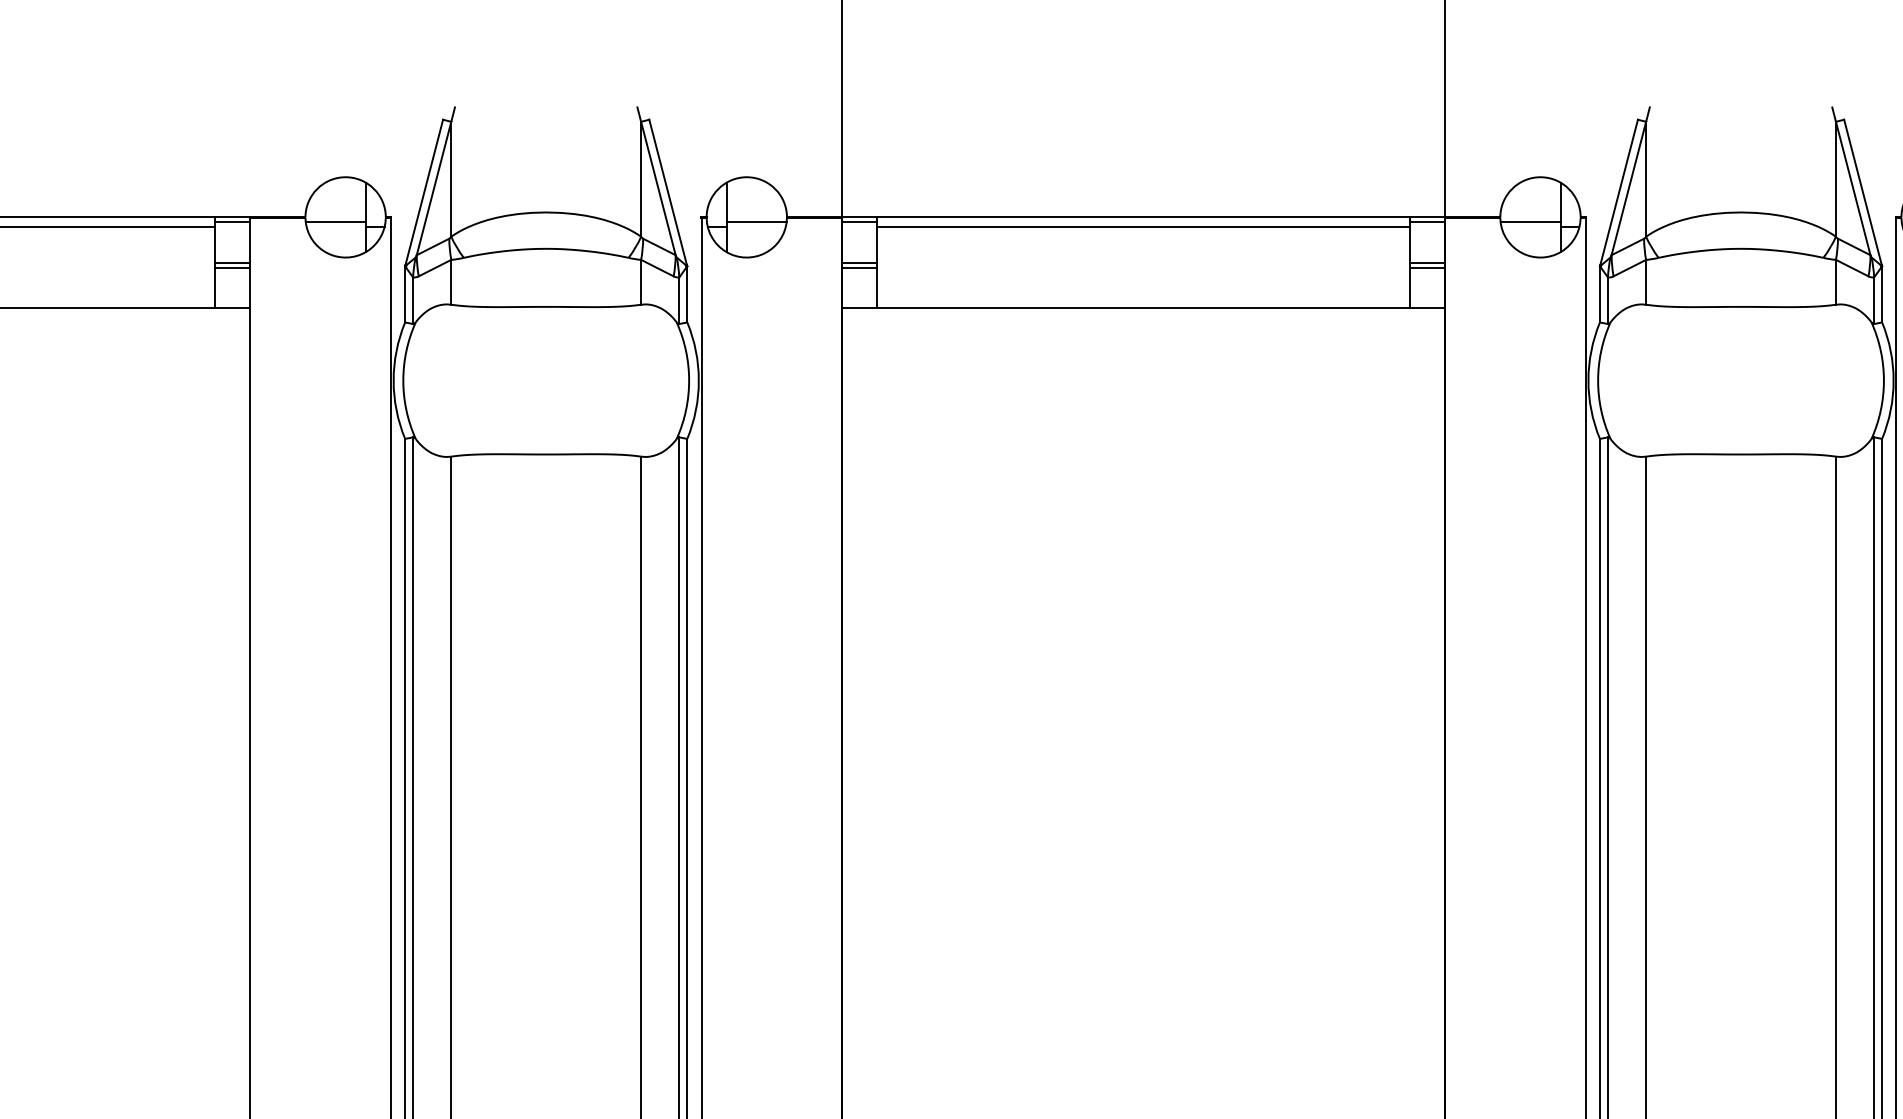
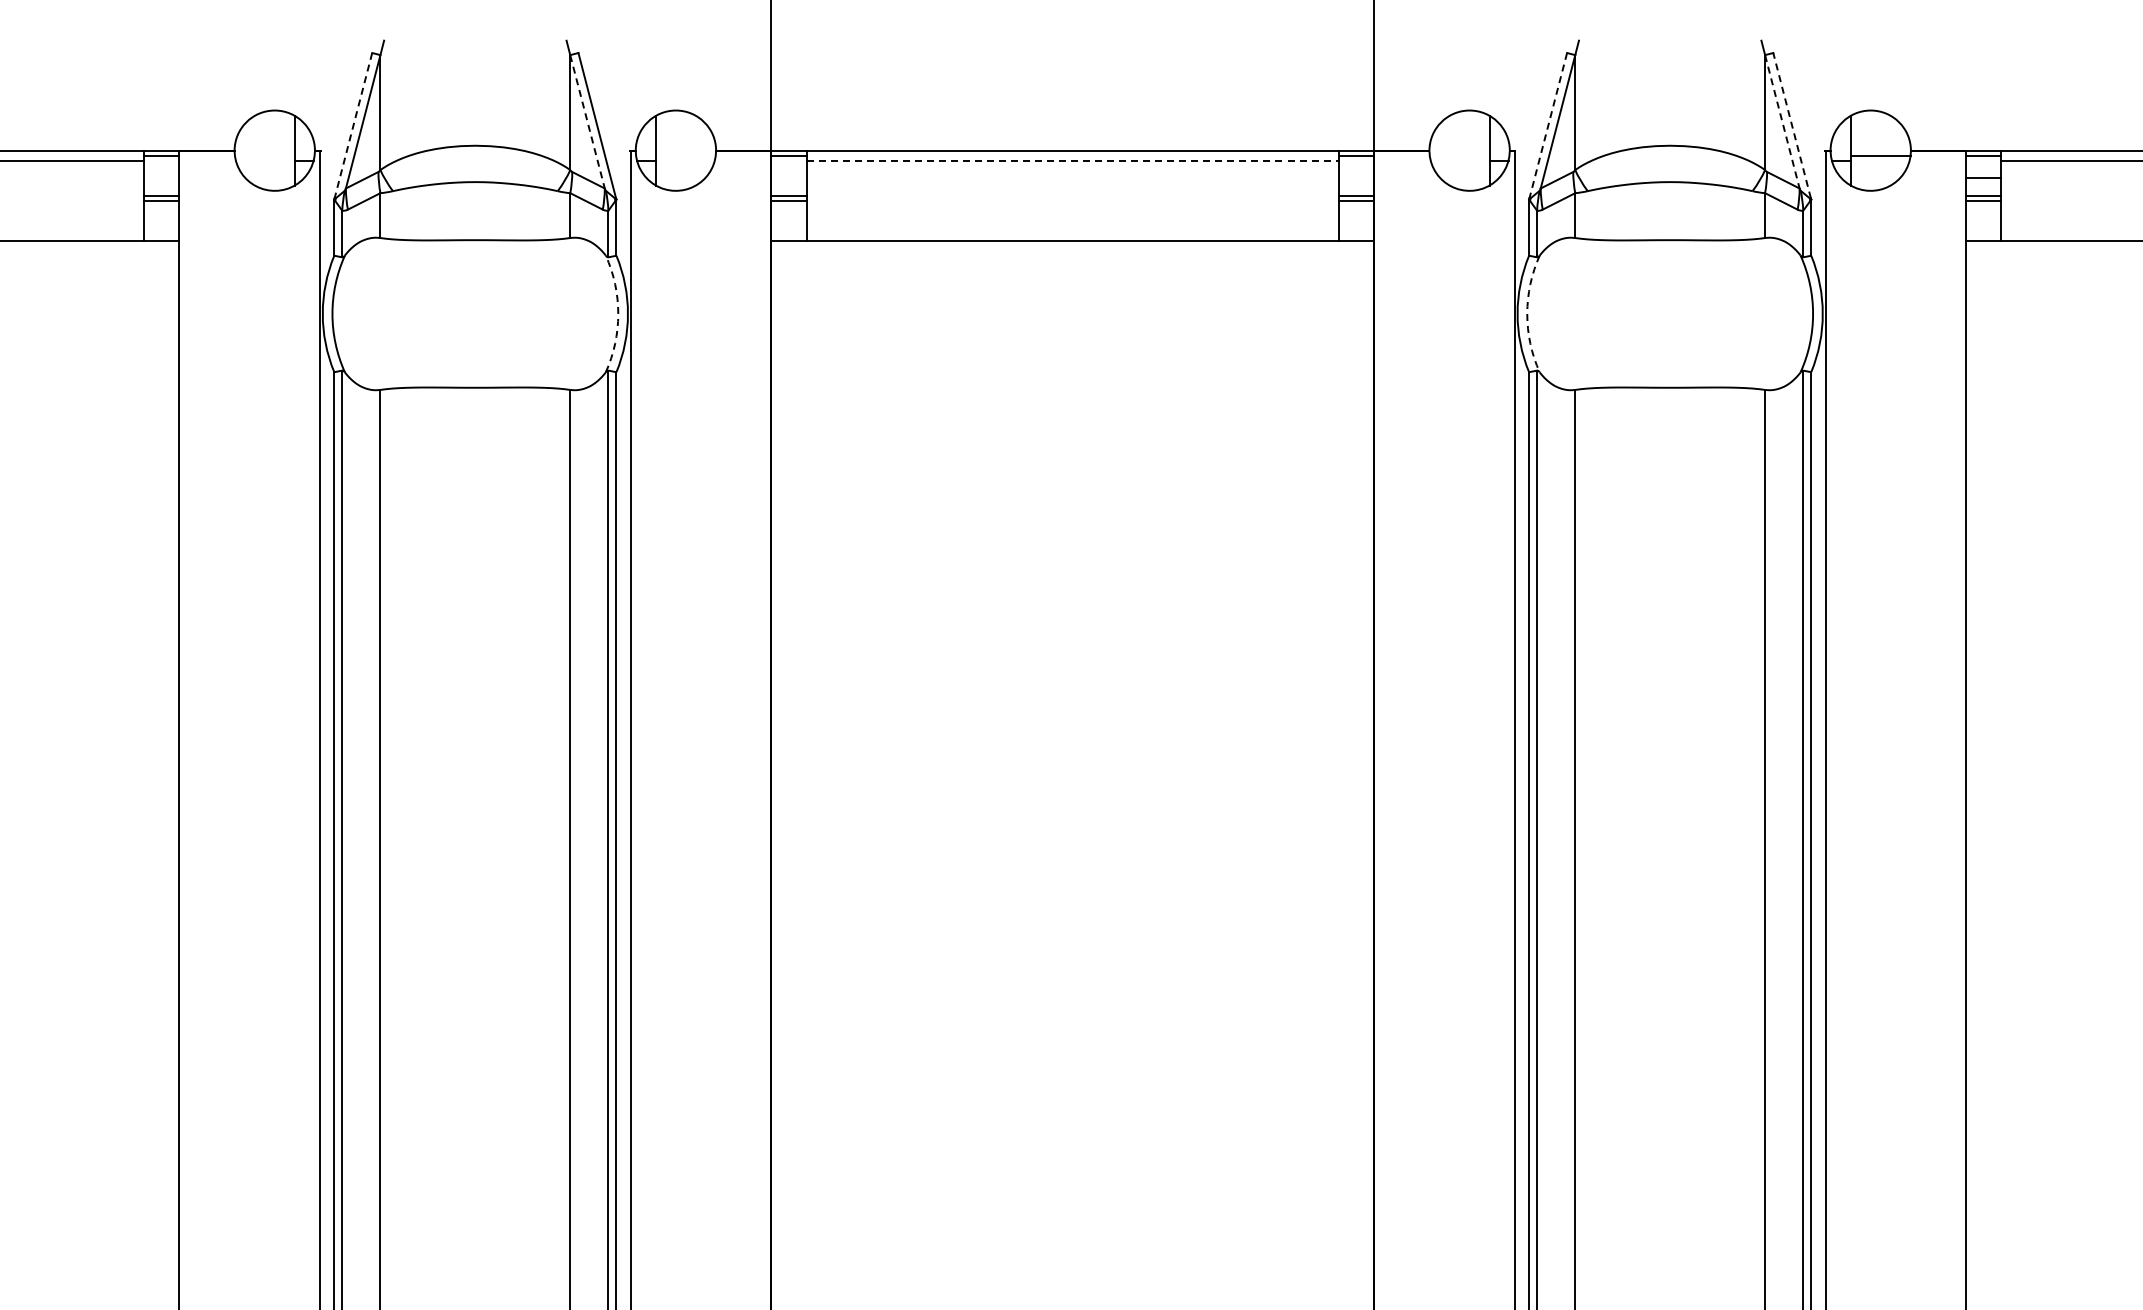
line: (658, 188) -> (587, 121), solid -> dashed
line: (1853, 188) -> (1782, 121), solid -> dashed
line: (1862, 192) -> (1791, 125), solid -> dashed
line: (424, 193) -> (353, 126), solid -> dashed
line: (1619, 193) -> (1548, 126), solid -> dashed
line: (335, 222) -> (264, 155), removed
line: (756, 222) -> (685, 155), removed
line: (1530, 222) -> (1459, 155), removed
line: (1144, 227) -> (1073, 160), solid -> dashed
arc: (689, 380) -> (618, 313), solid -> dashed
arc: (1598, 380) -> (1527, 313), solid -> dashed

